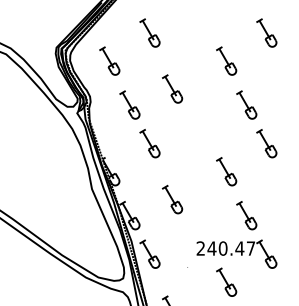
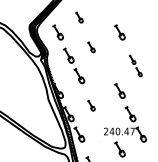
part: (150, 32) -> (79, 17), size x0.7
part: (265, 32) -> (140, 17), removed
part: (173, 89) -> (91, 47), size x0.7
part: (256, 123) -> (135, 65), size x0.6
part: (173, 199) -> (91, 105), size x0.7

